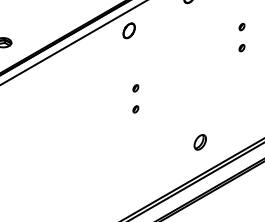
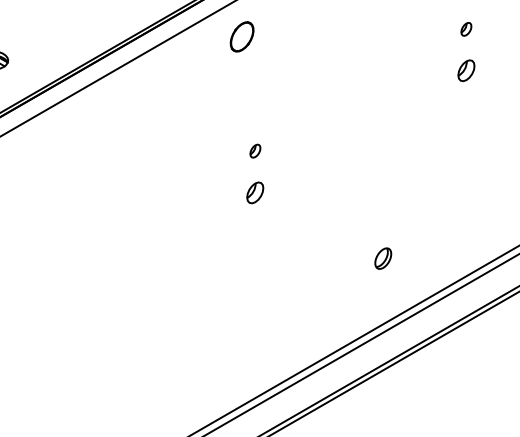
part: (241, 48) -> (465, 71), size x1.6
part: (135, 109) -> (254, 193), size x1.6
part: (199, 142) -> (381, 258), size x0.7

